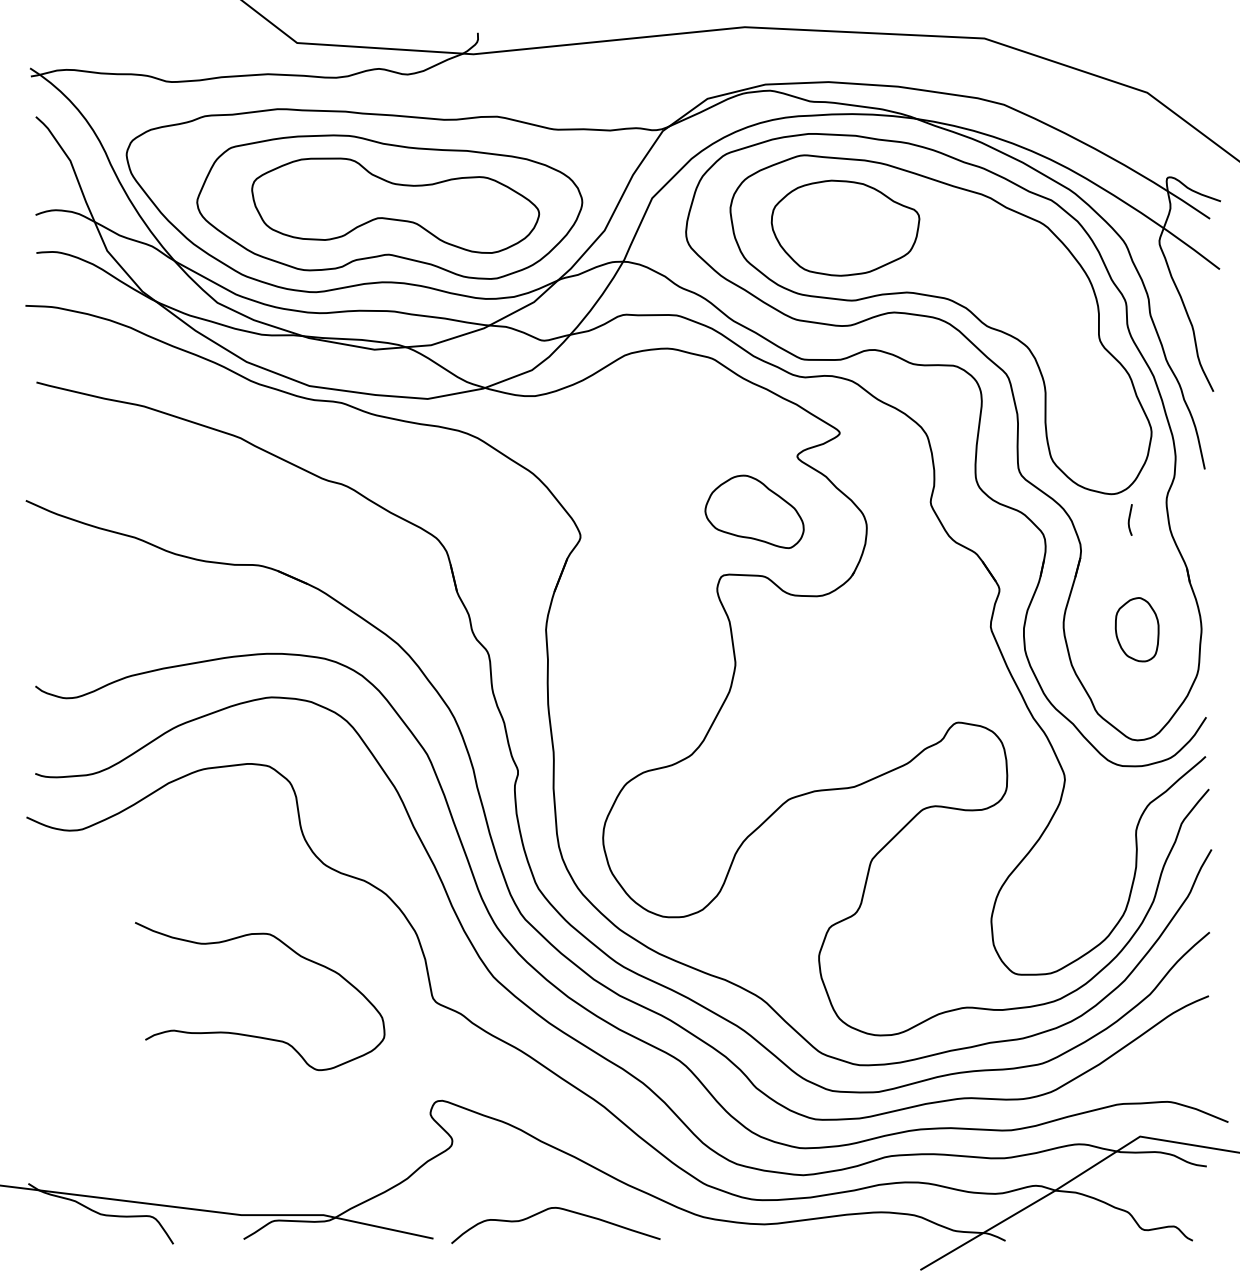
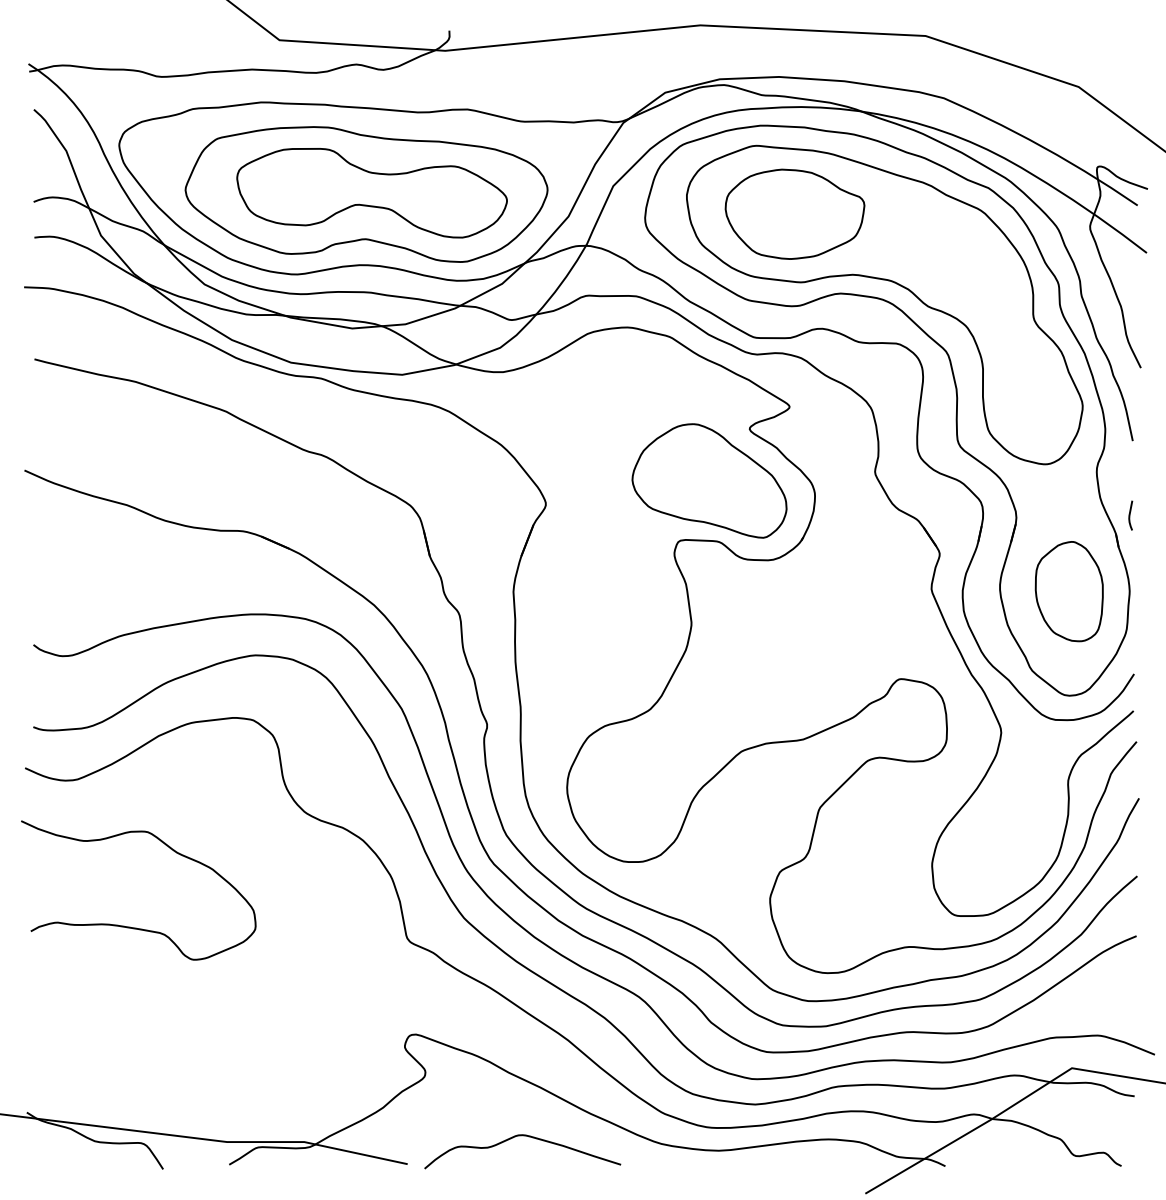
part: (754, 511) -> (709, 480), size x1.67
curve: (1130, 519) -> (1130, 515), moved
part: (1136, 629) -> (1068, 591), size x1.67
curve: (251, 1034) -> (130, 926), moved

